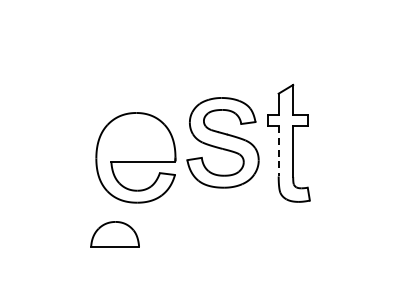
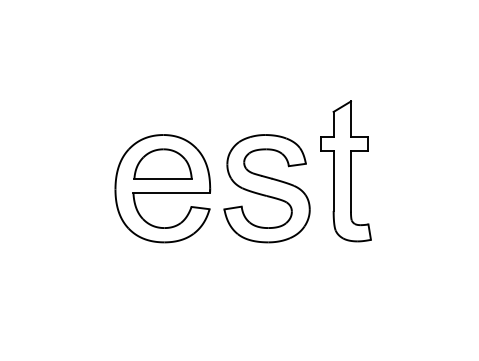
part: (222, 142) -> (266, 188), moved
line: (278, 151) -> (333, 181), dashed -> solid
part: (114, 234) -> (162, 164), moved

